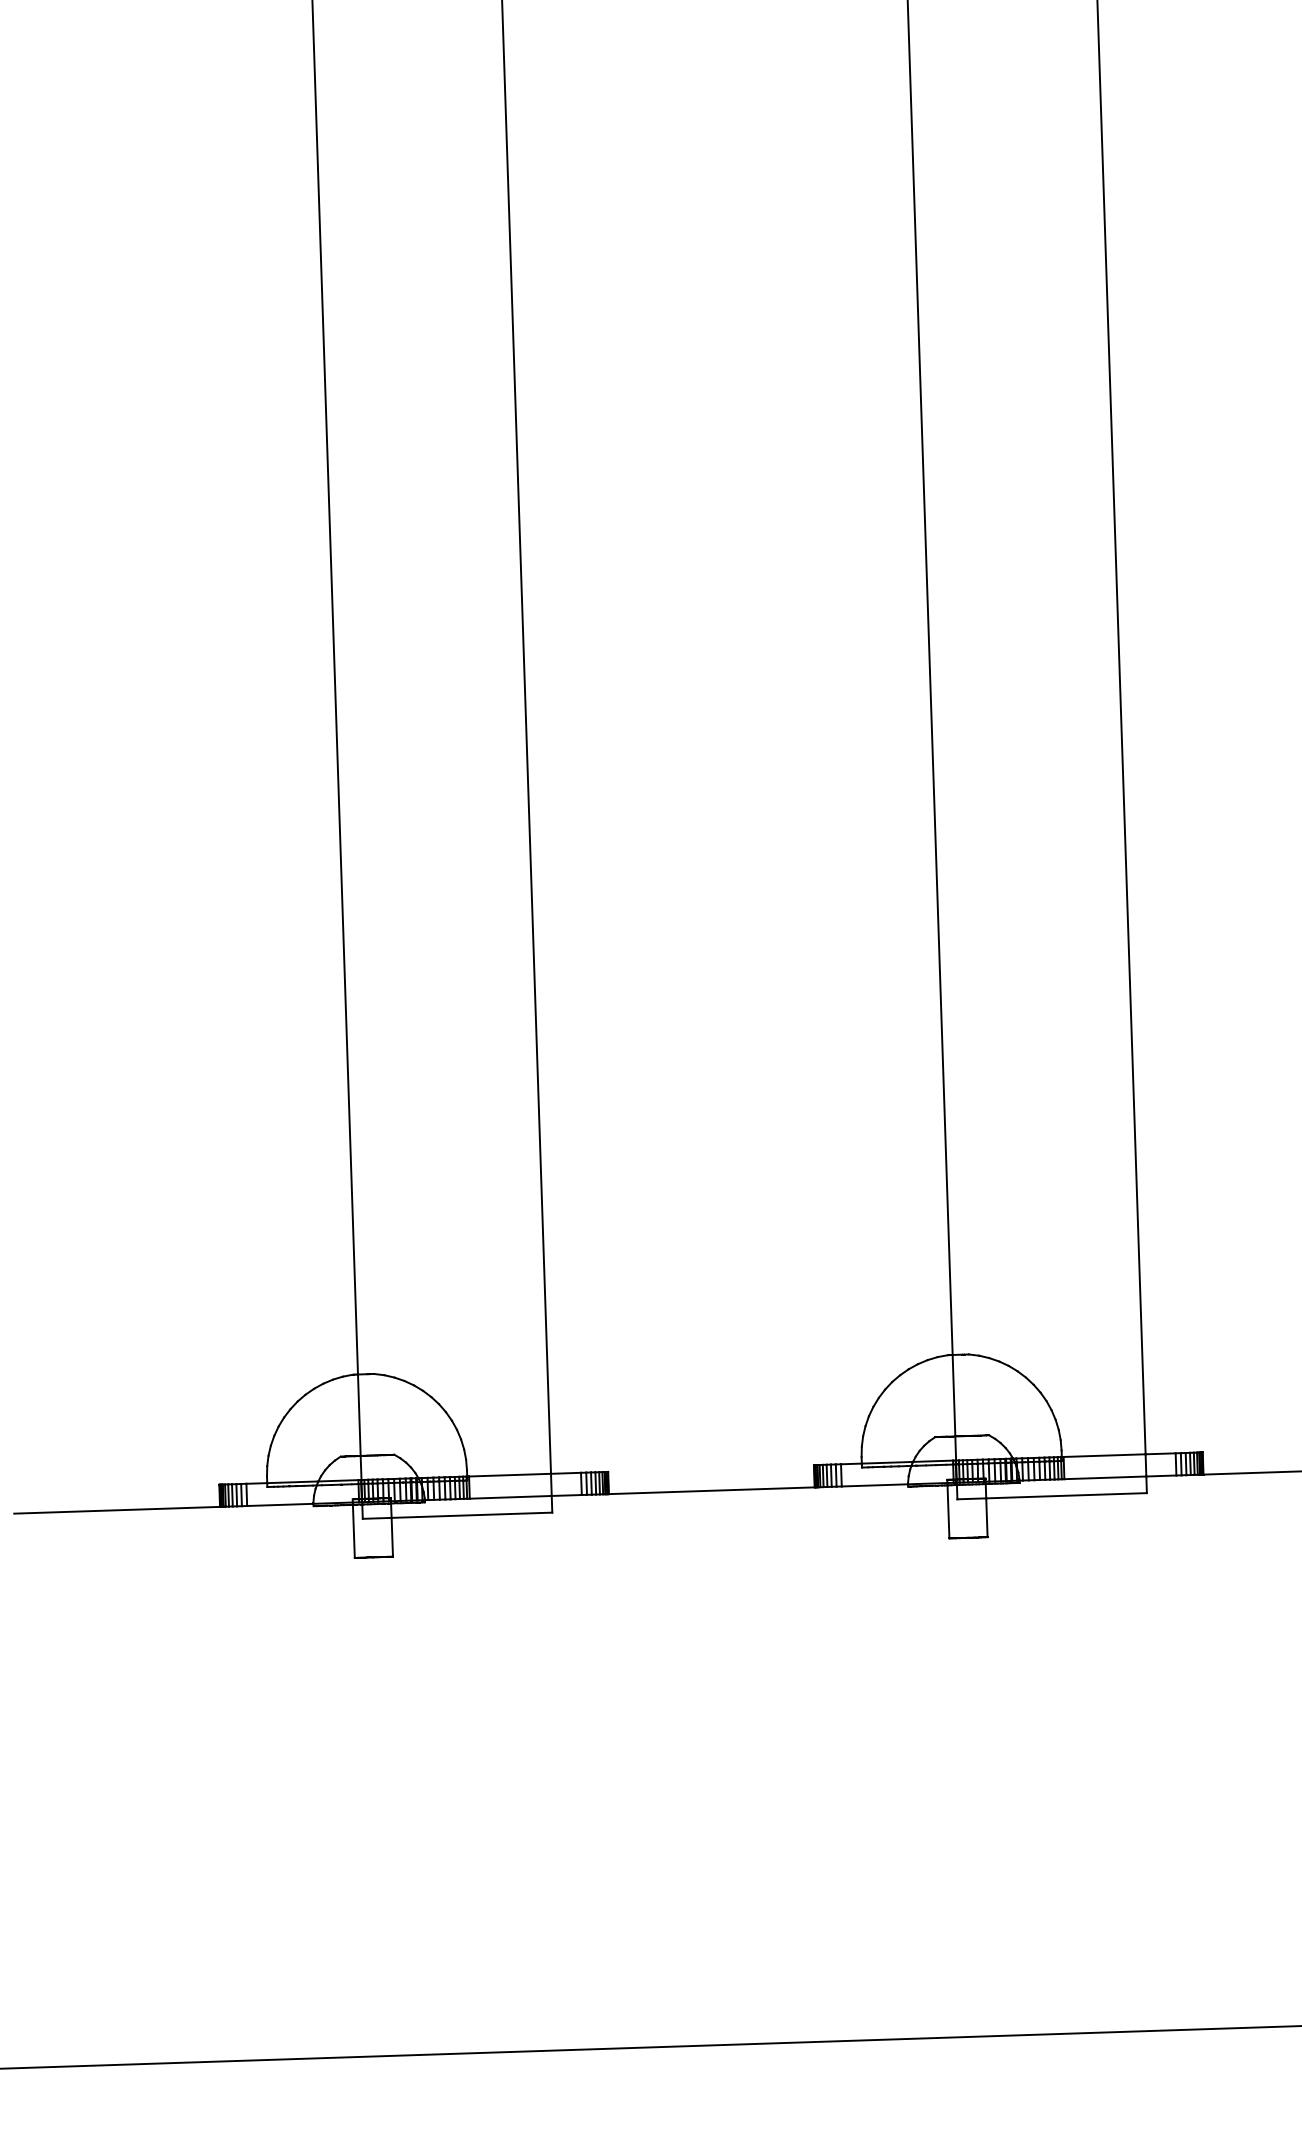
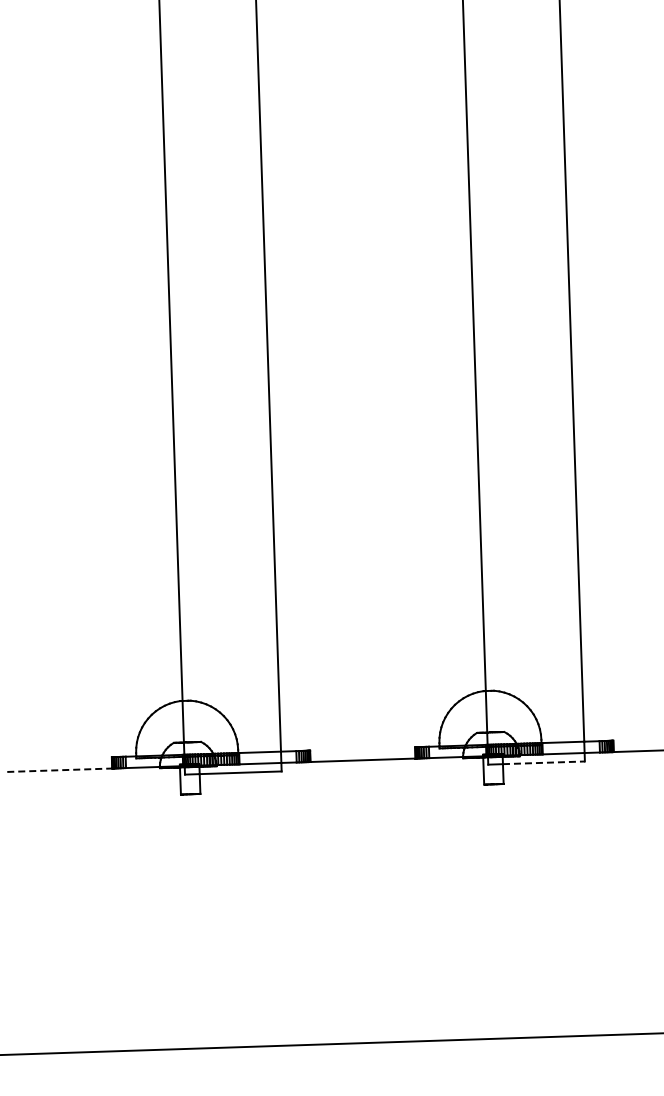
line: (1065, 1495) -> (543, 762), solid -> dashed
line: (116, 1510) -> (59, 770), solid -> dashed

